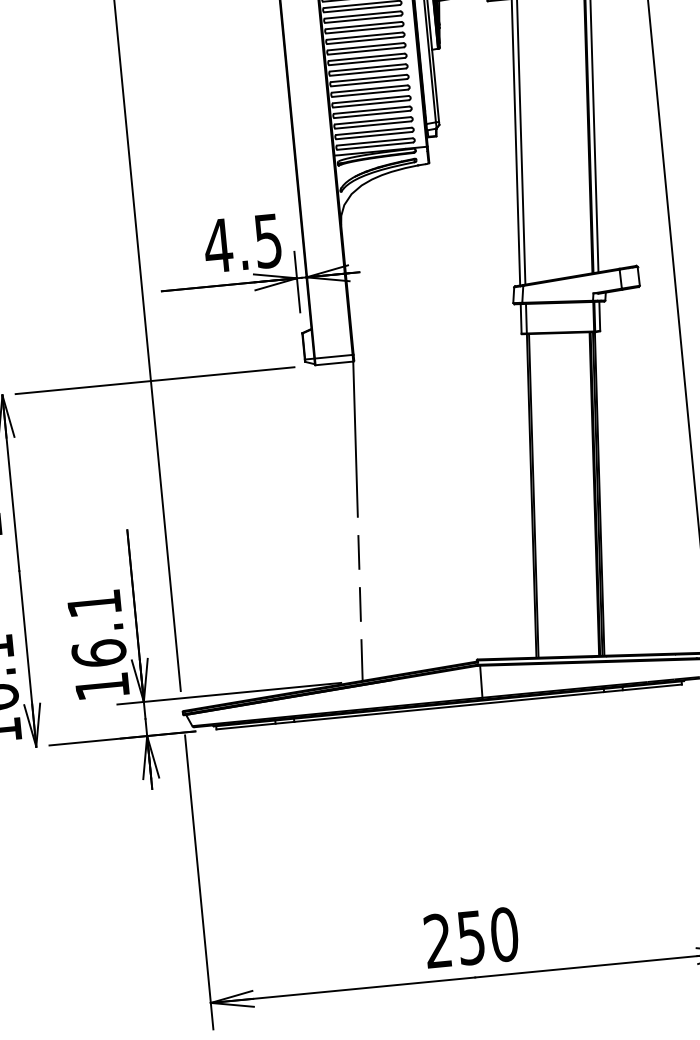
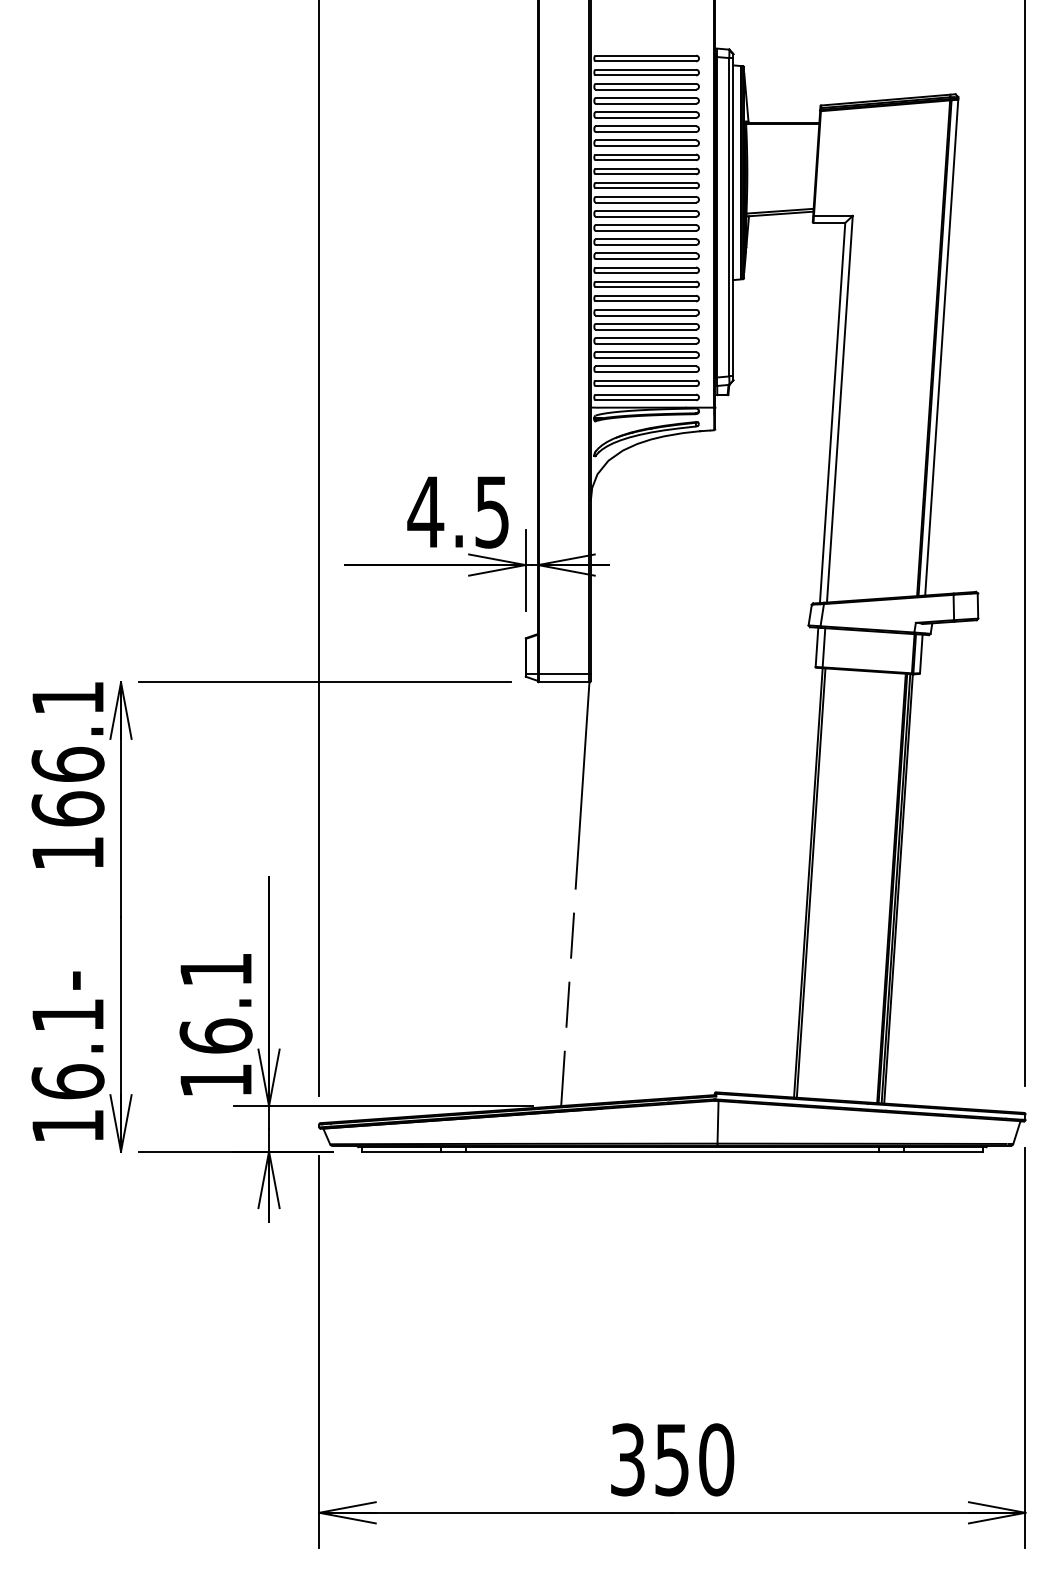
text: (437, 940) -> (627, 1459), 250 -> 350

